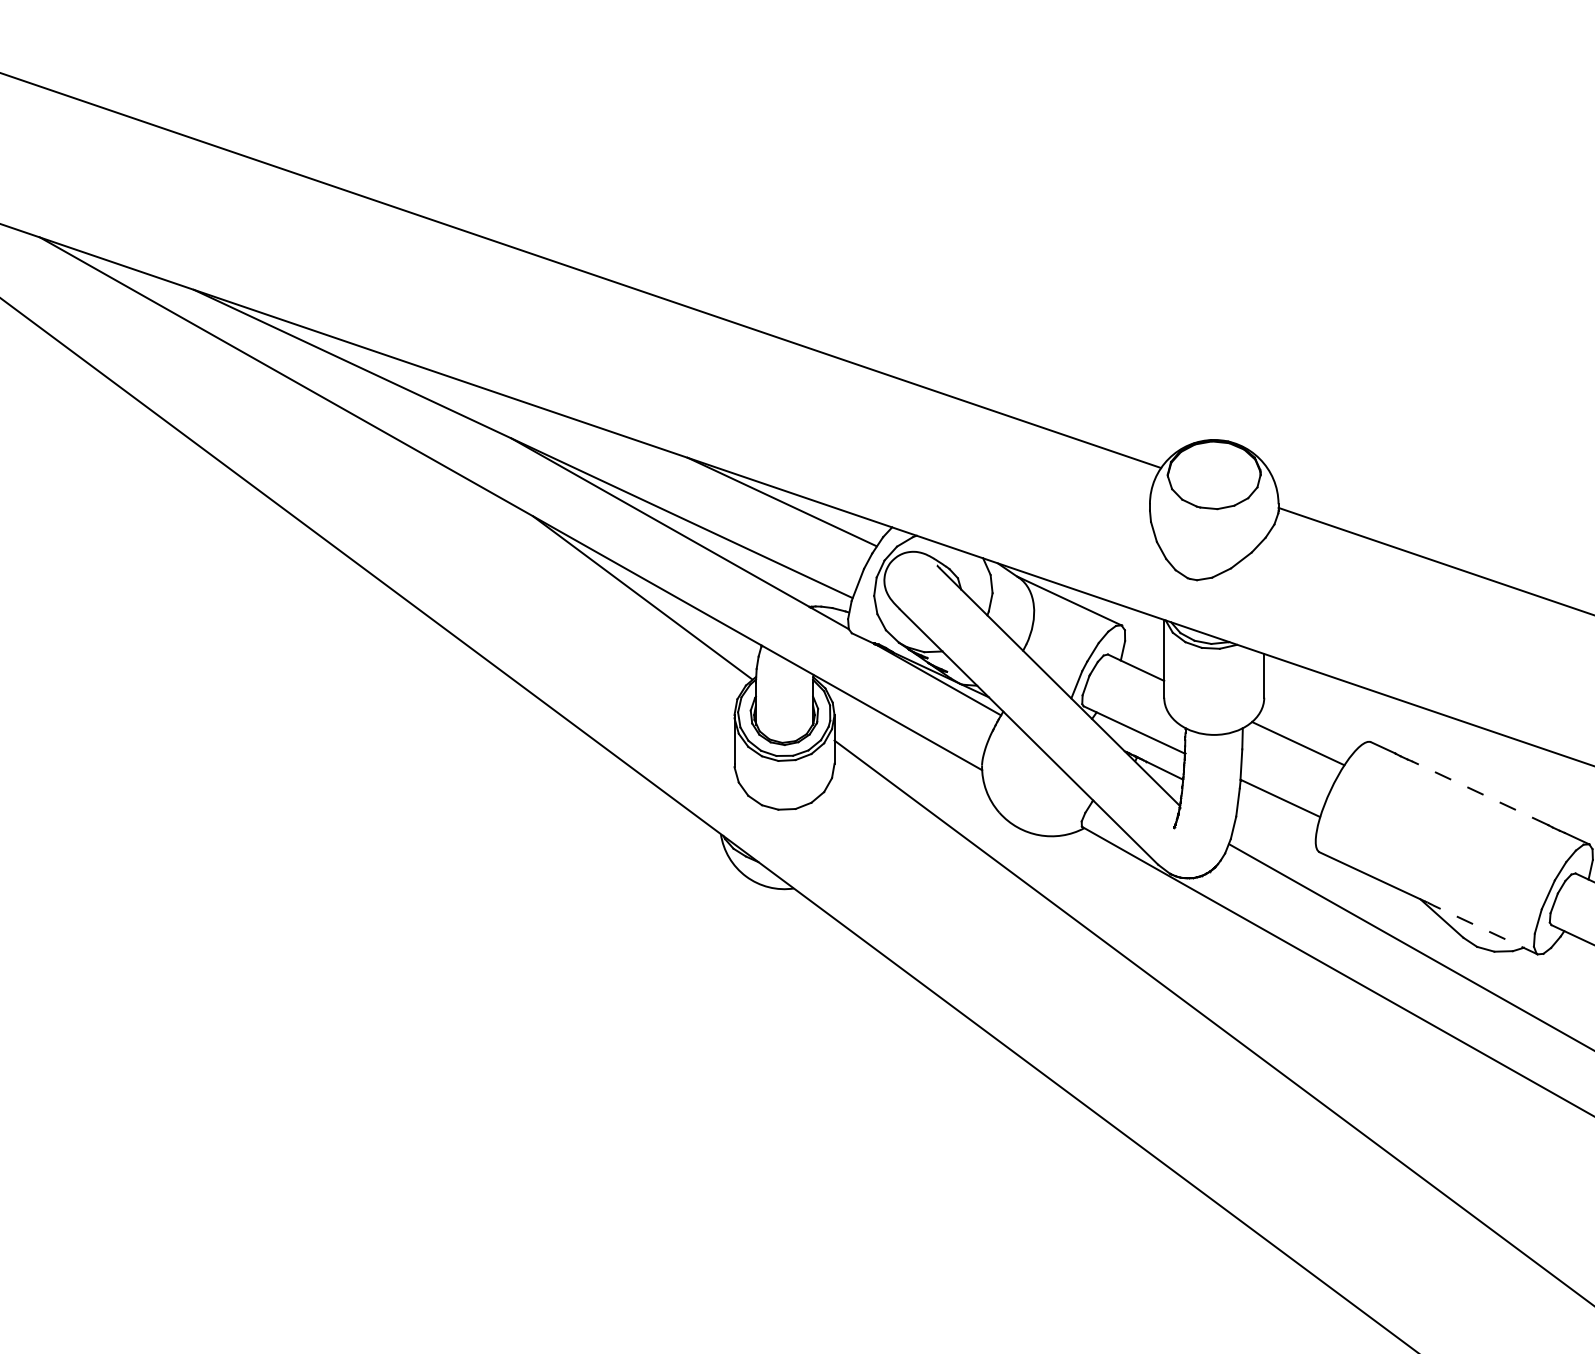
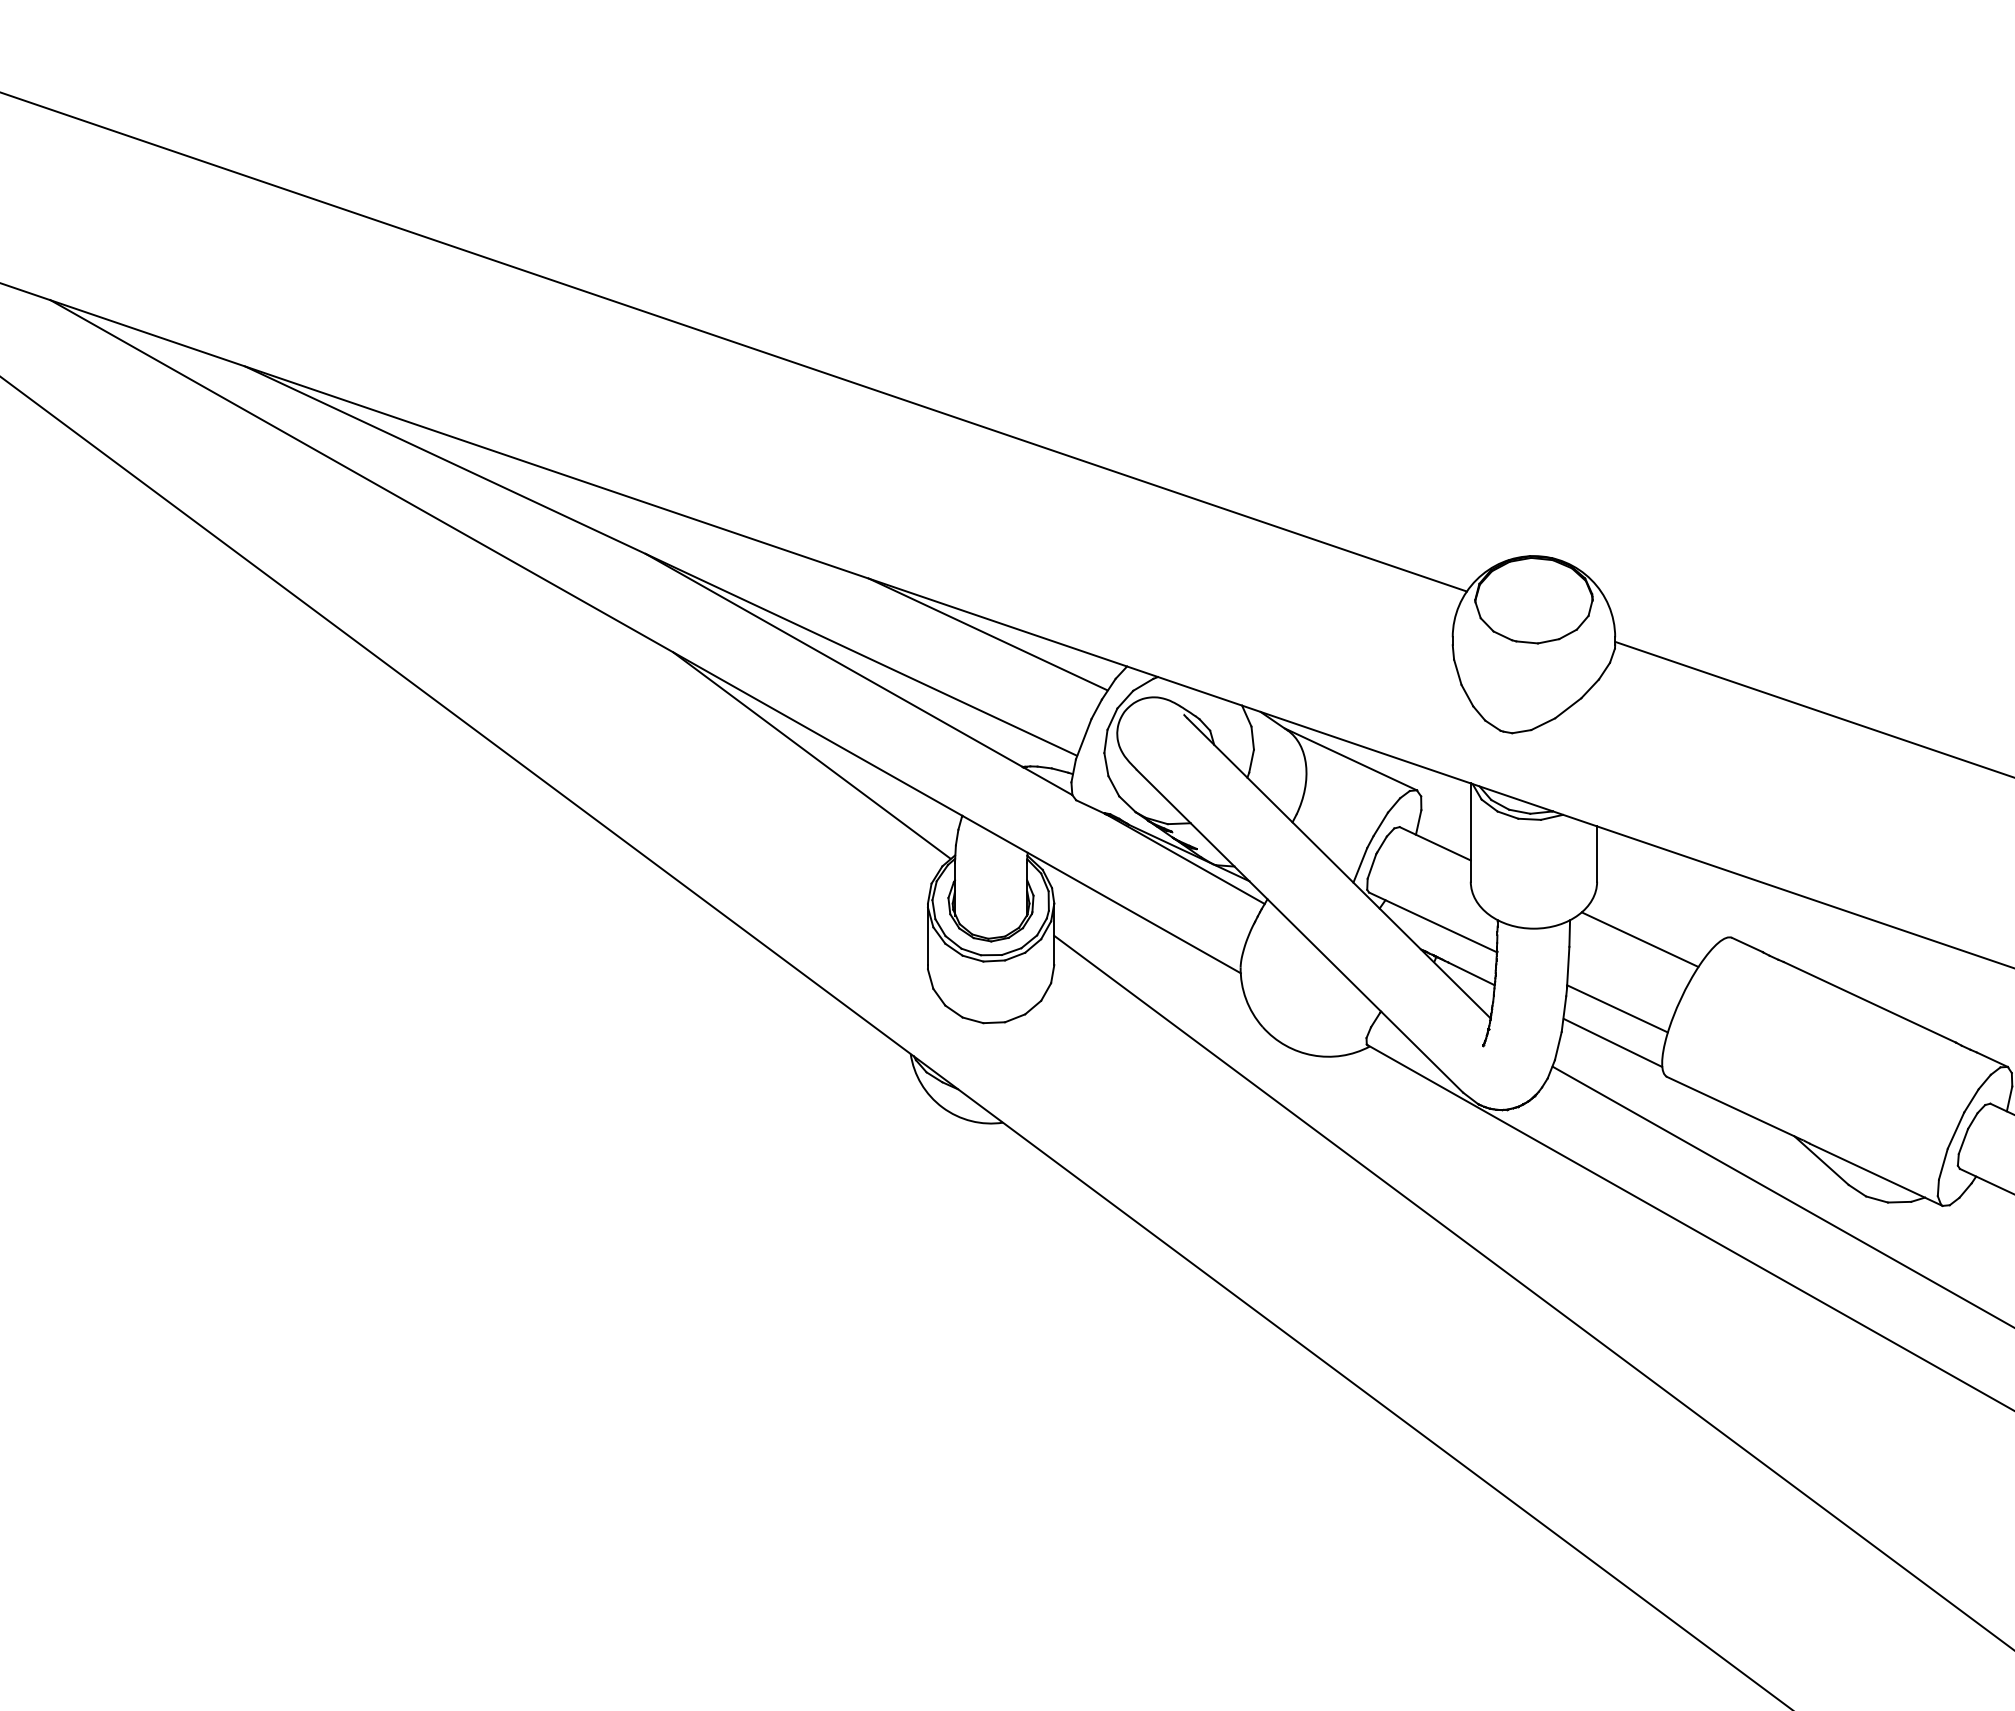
line: (1479, 793) -> (1869, 1002), dashed -> solid
line: (1276, 825) -> (1612, 1042), added
line: (1484, 929) -> (1875, 1174), dashed -> solid

